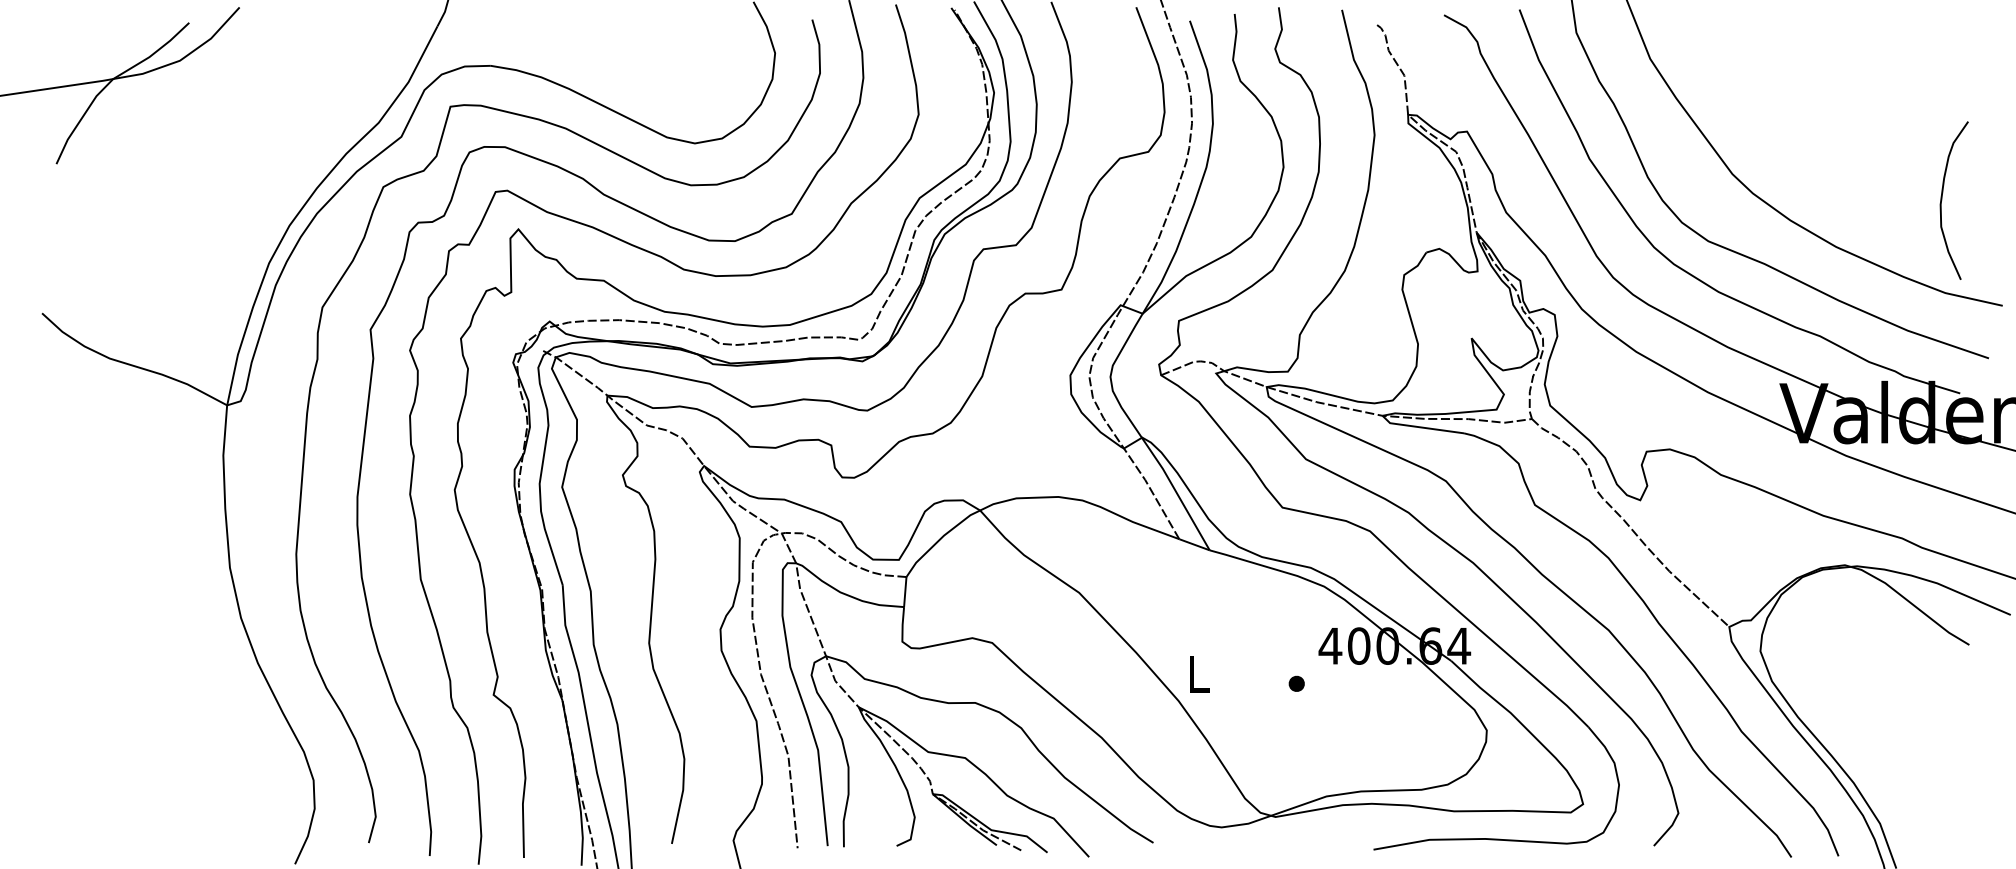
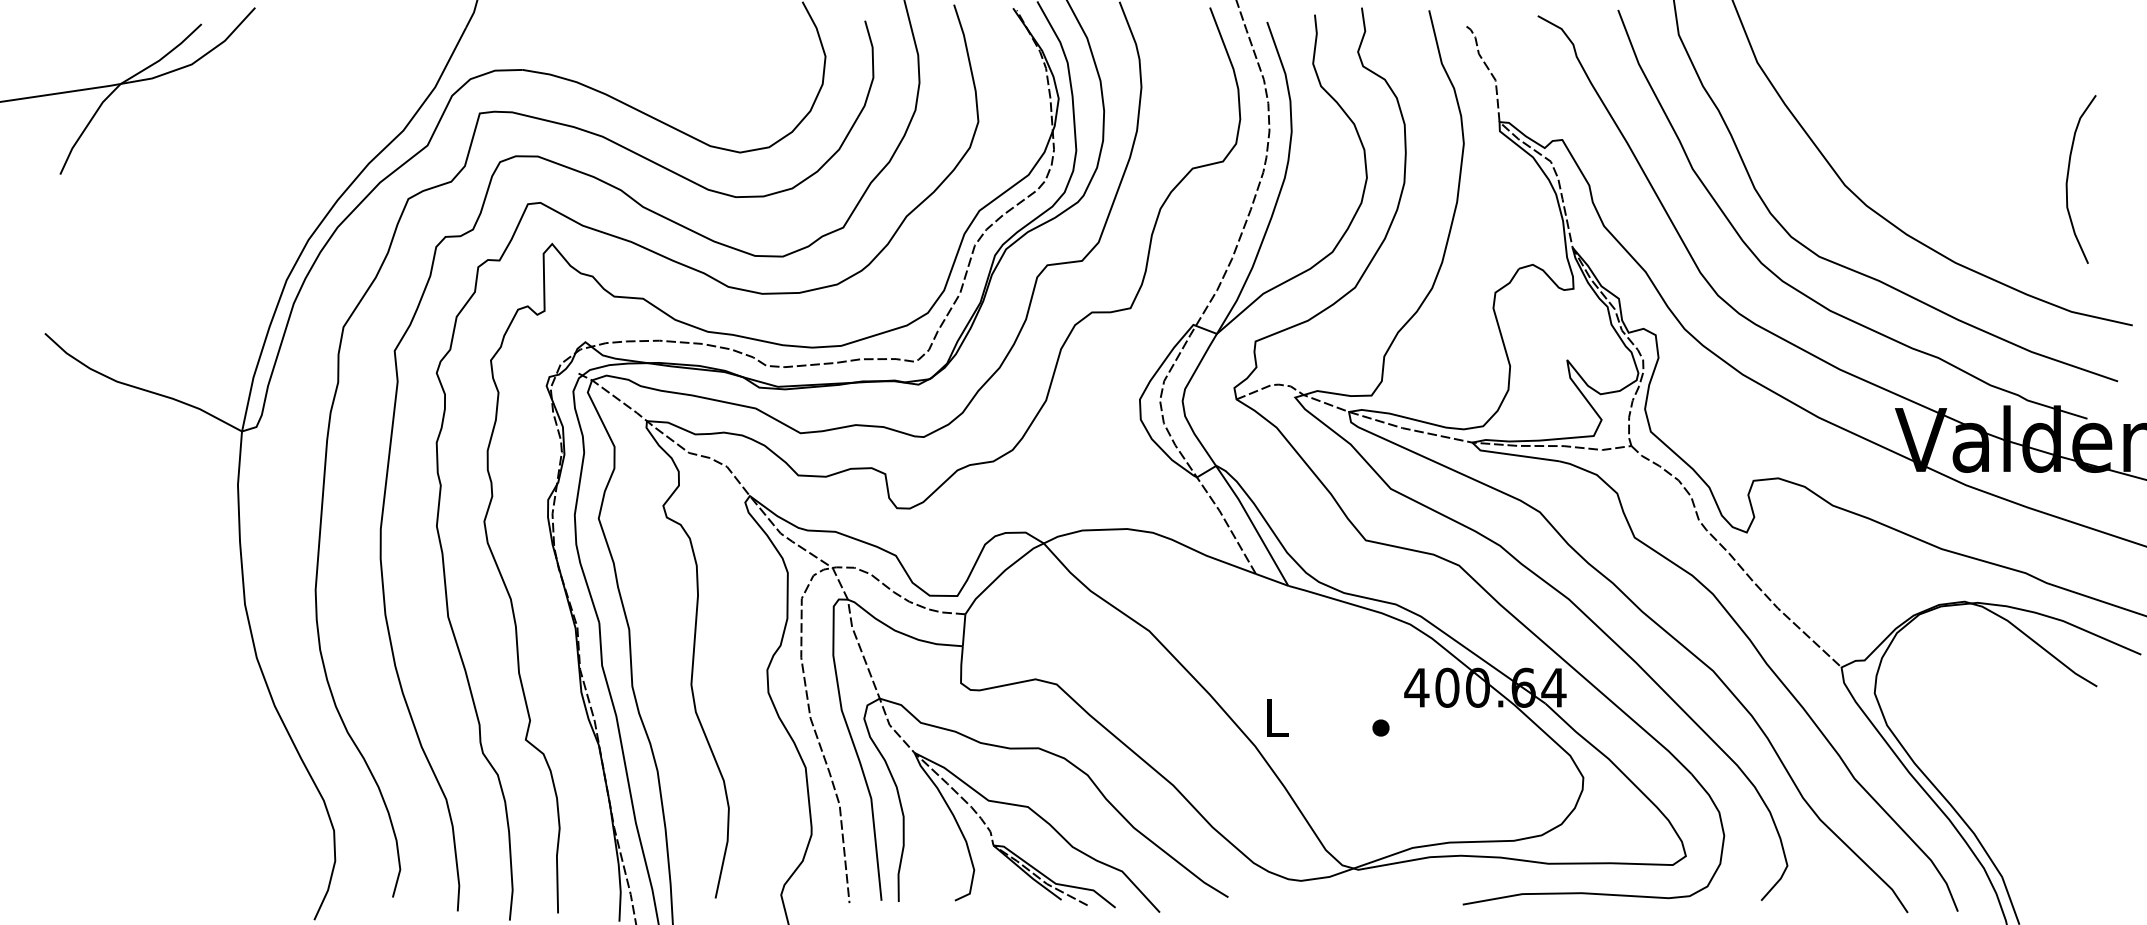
curve: (1942, 200) -> (2068, 179), moved

